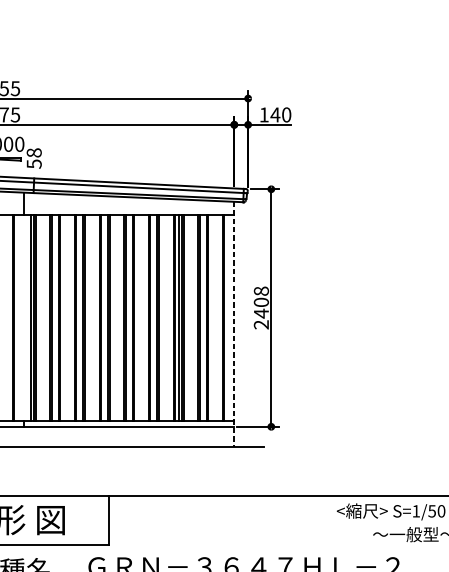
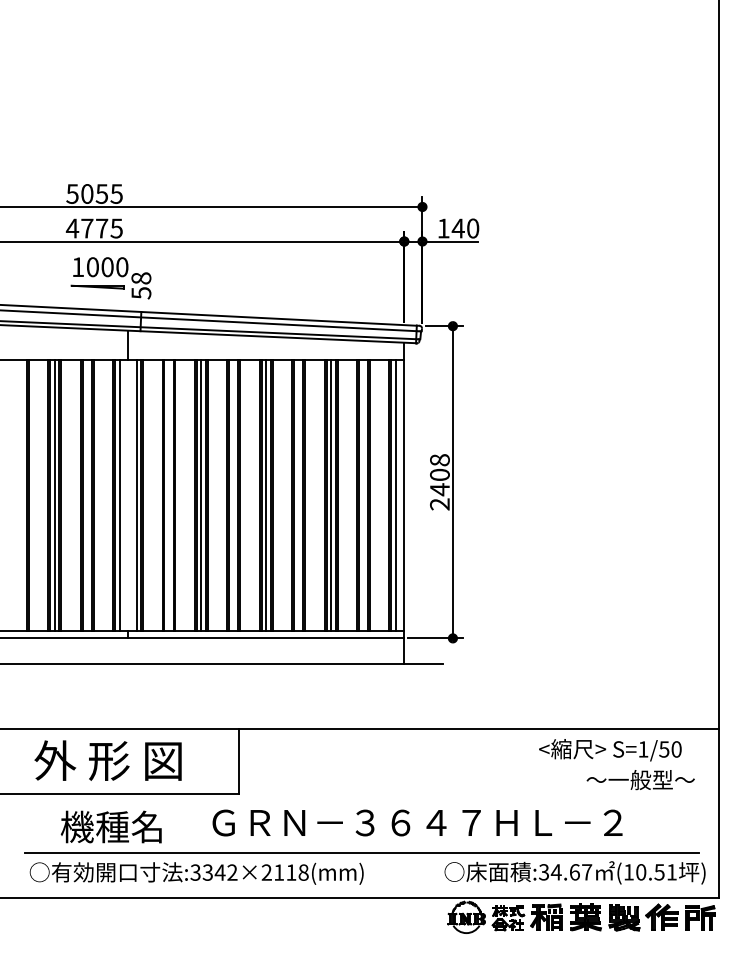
line: (17, 318) -> (119, 495), added
line: (80, 318) -> (201, 495), added
line: (129, 318) -> (266, 495), added
line: (227, 318) -> (395, 495), added
line: (234, 324) -> (404, 503), dashed -> solid

